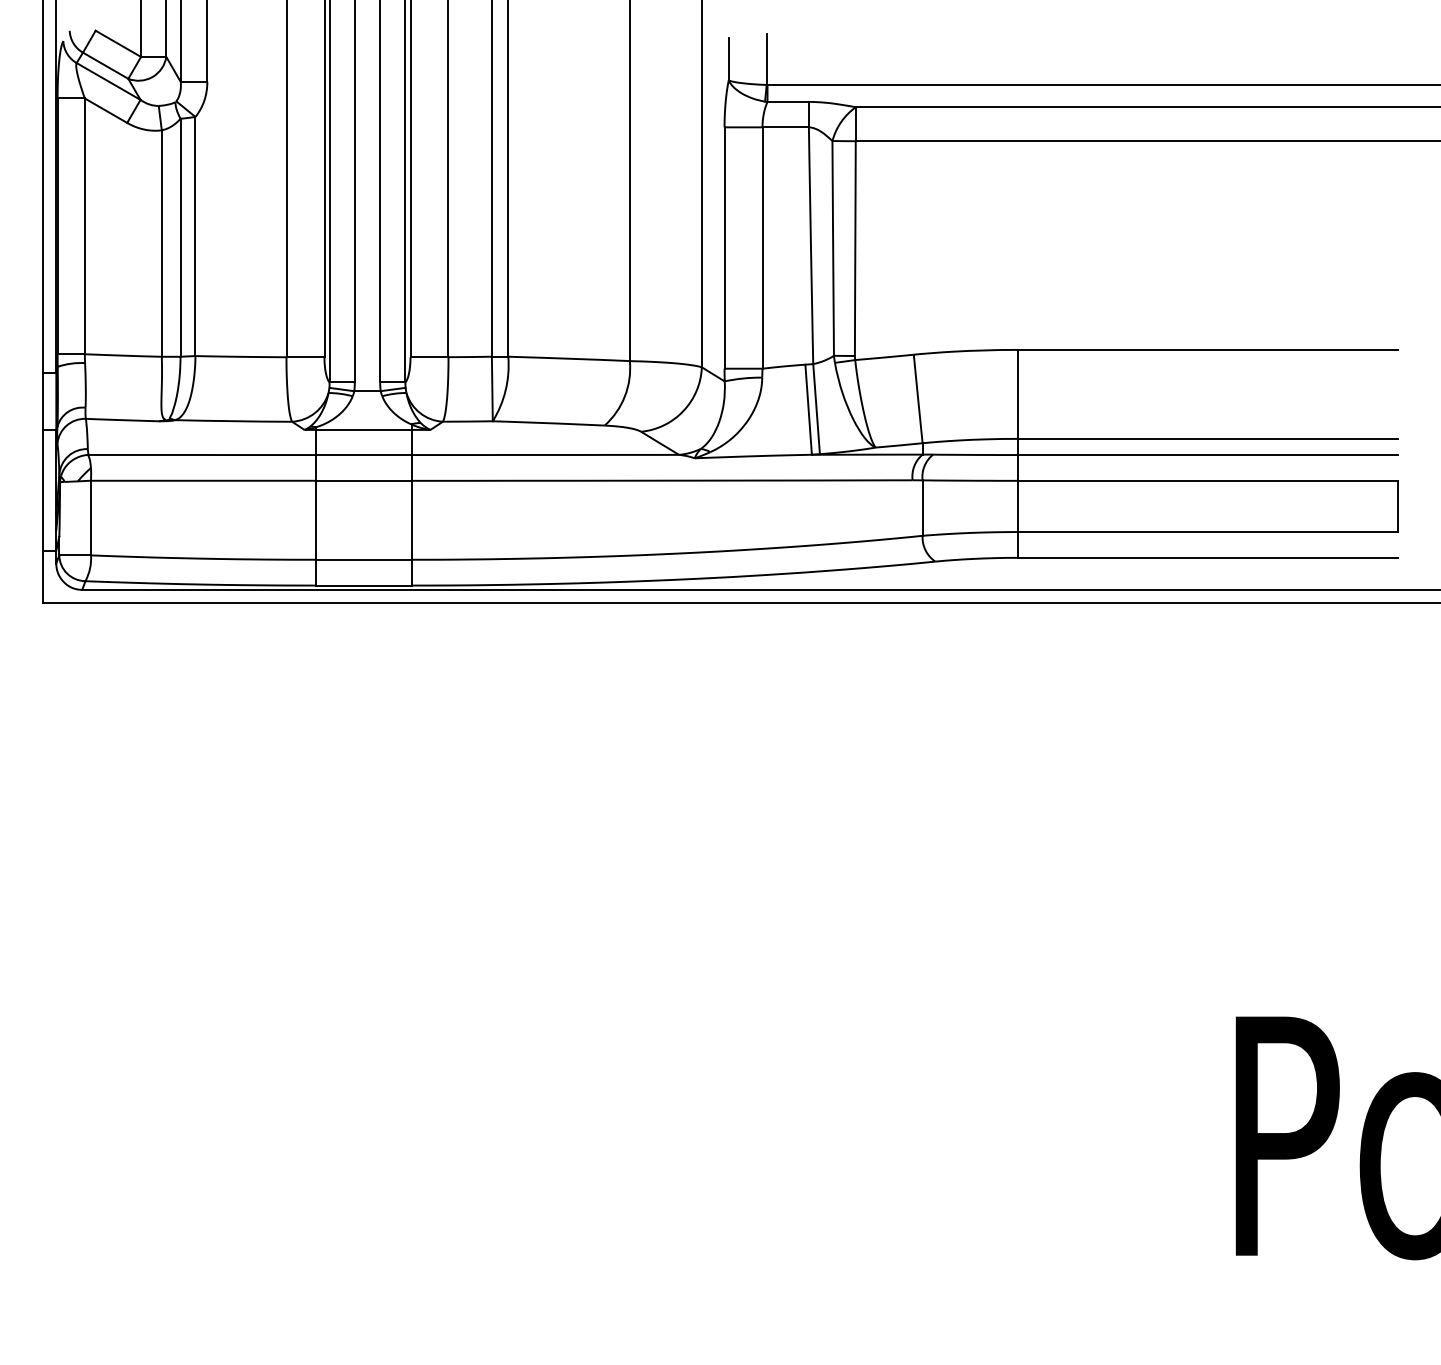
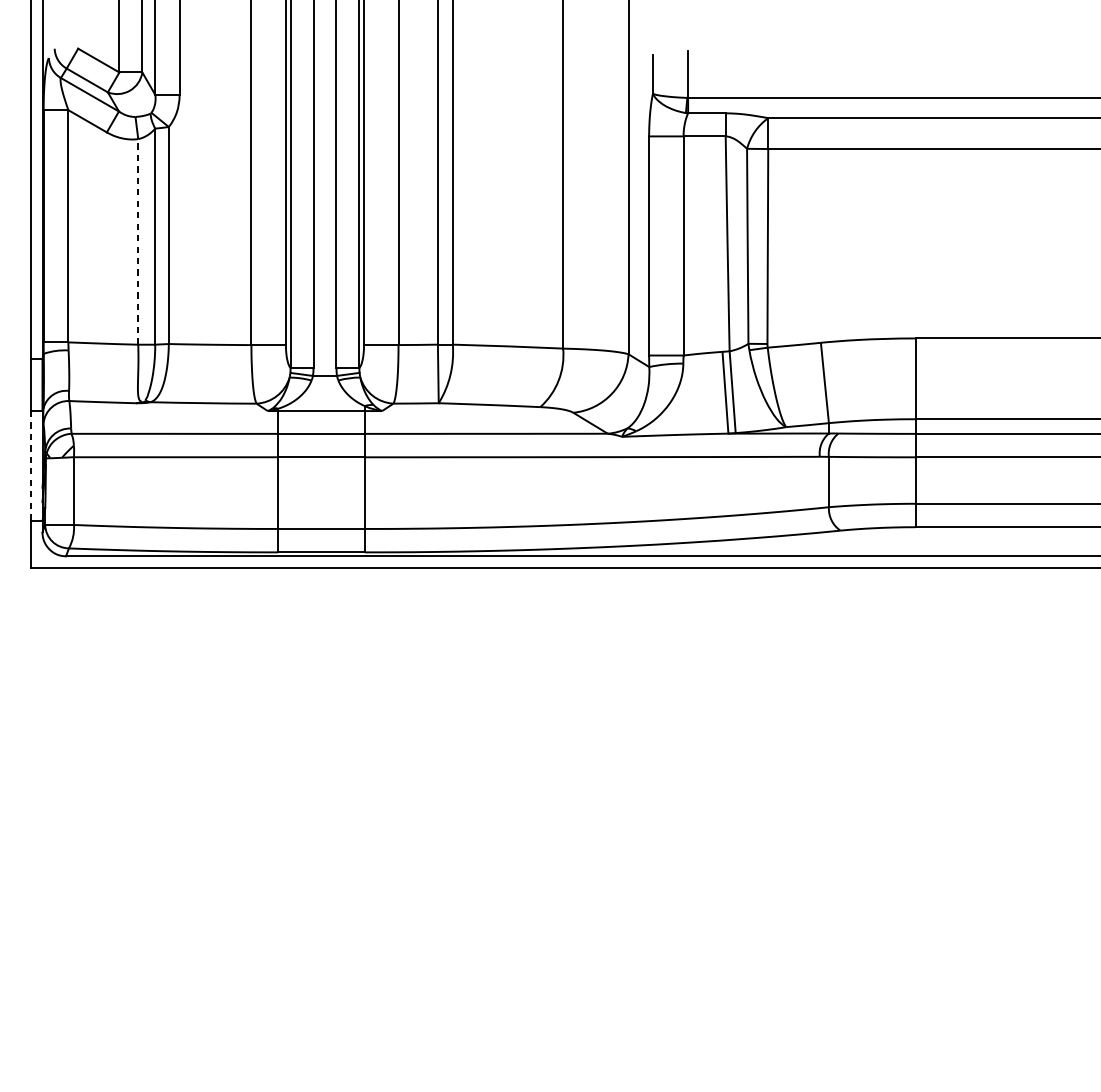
line: (161, 243) -> (137, 241), solid -> dashed
line: (43, 490) -> (30, 466), solid -> dashed

